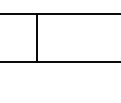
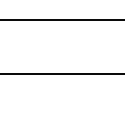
line: (36, 37) -> (30, 46), removed

